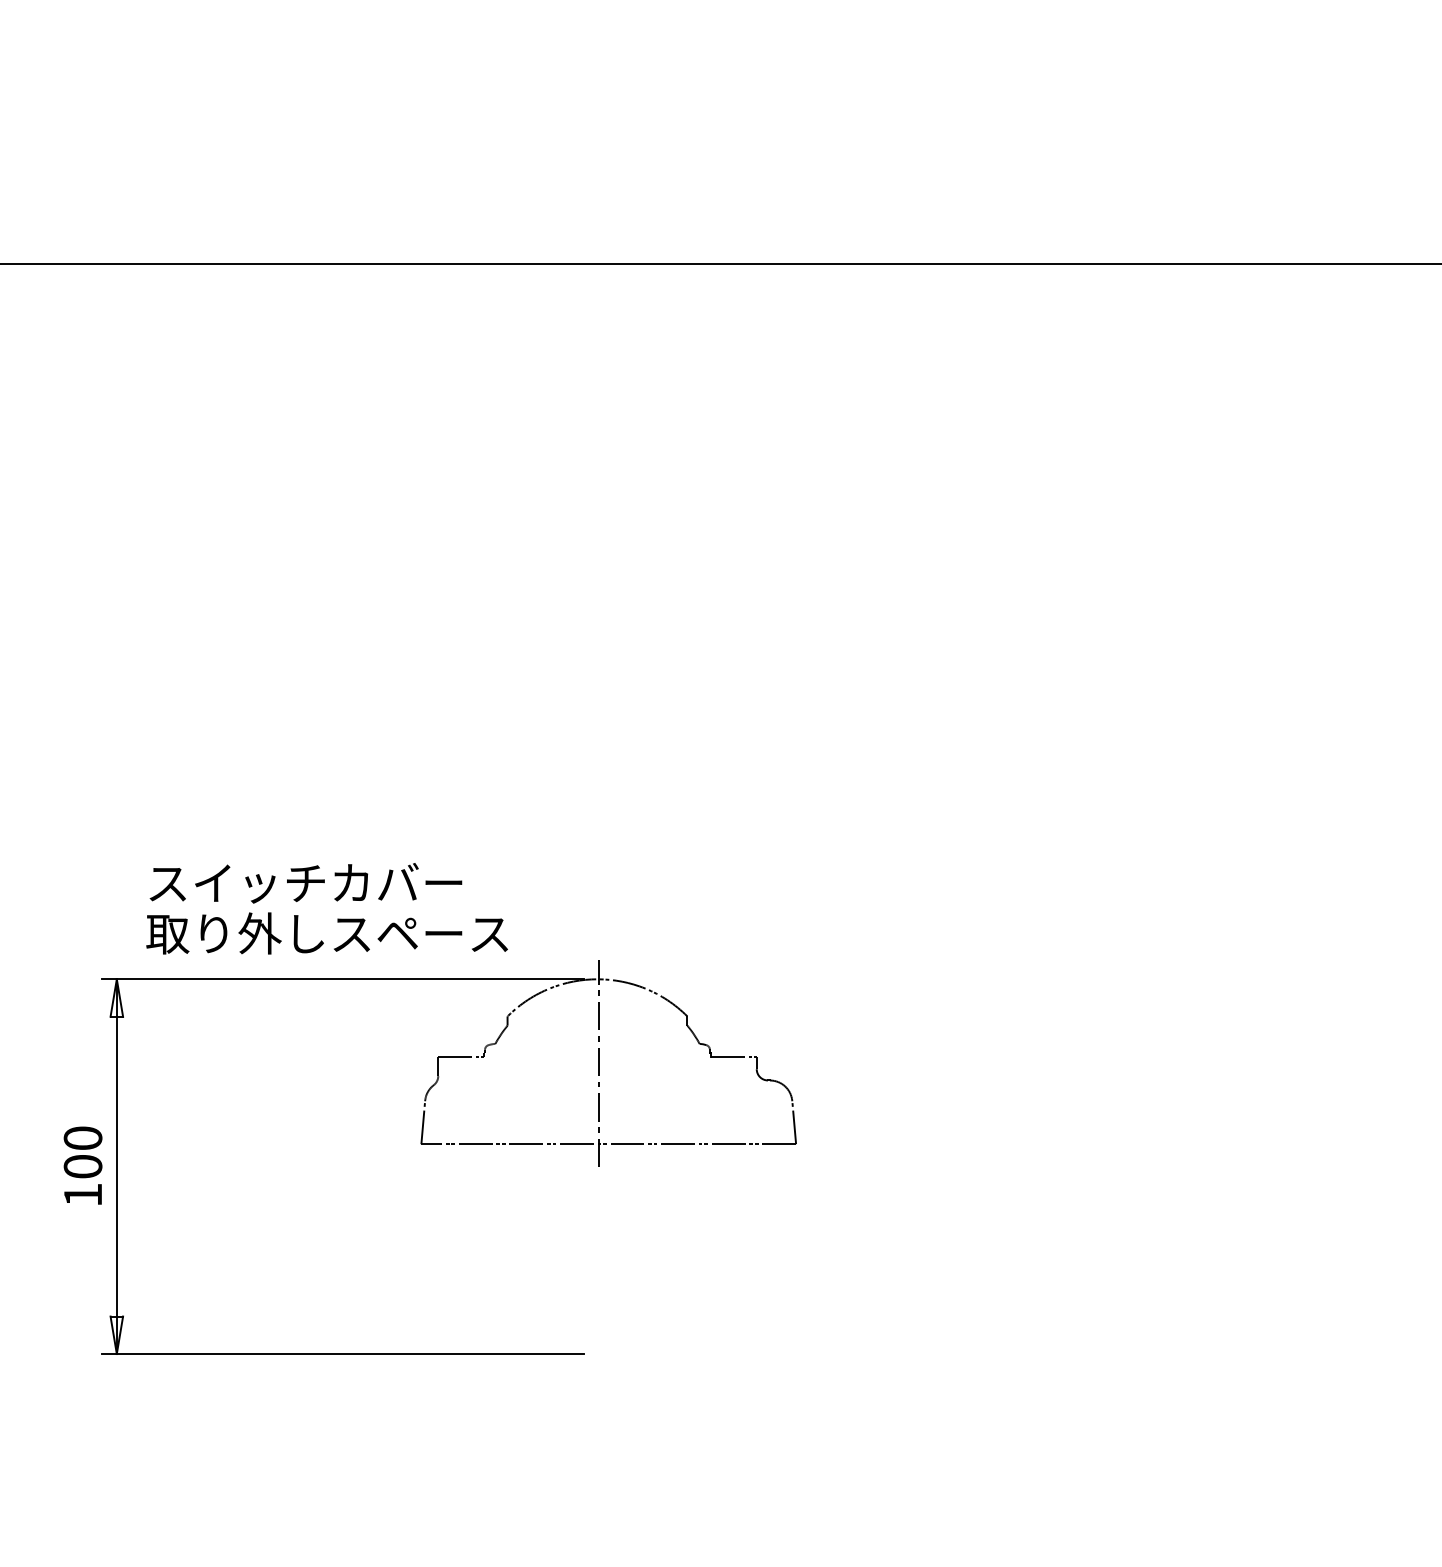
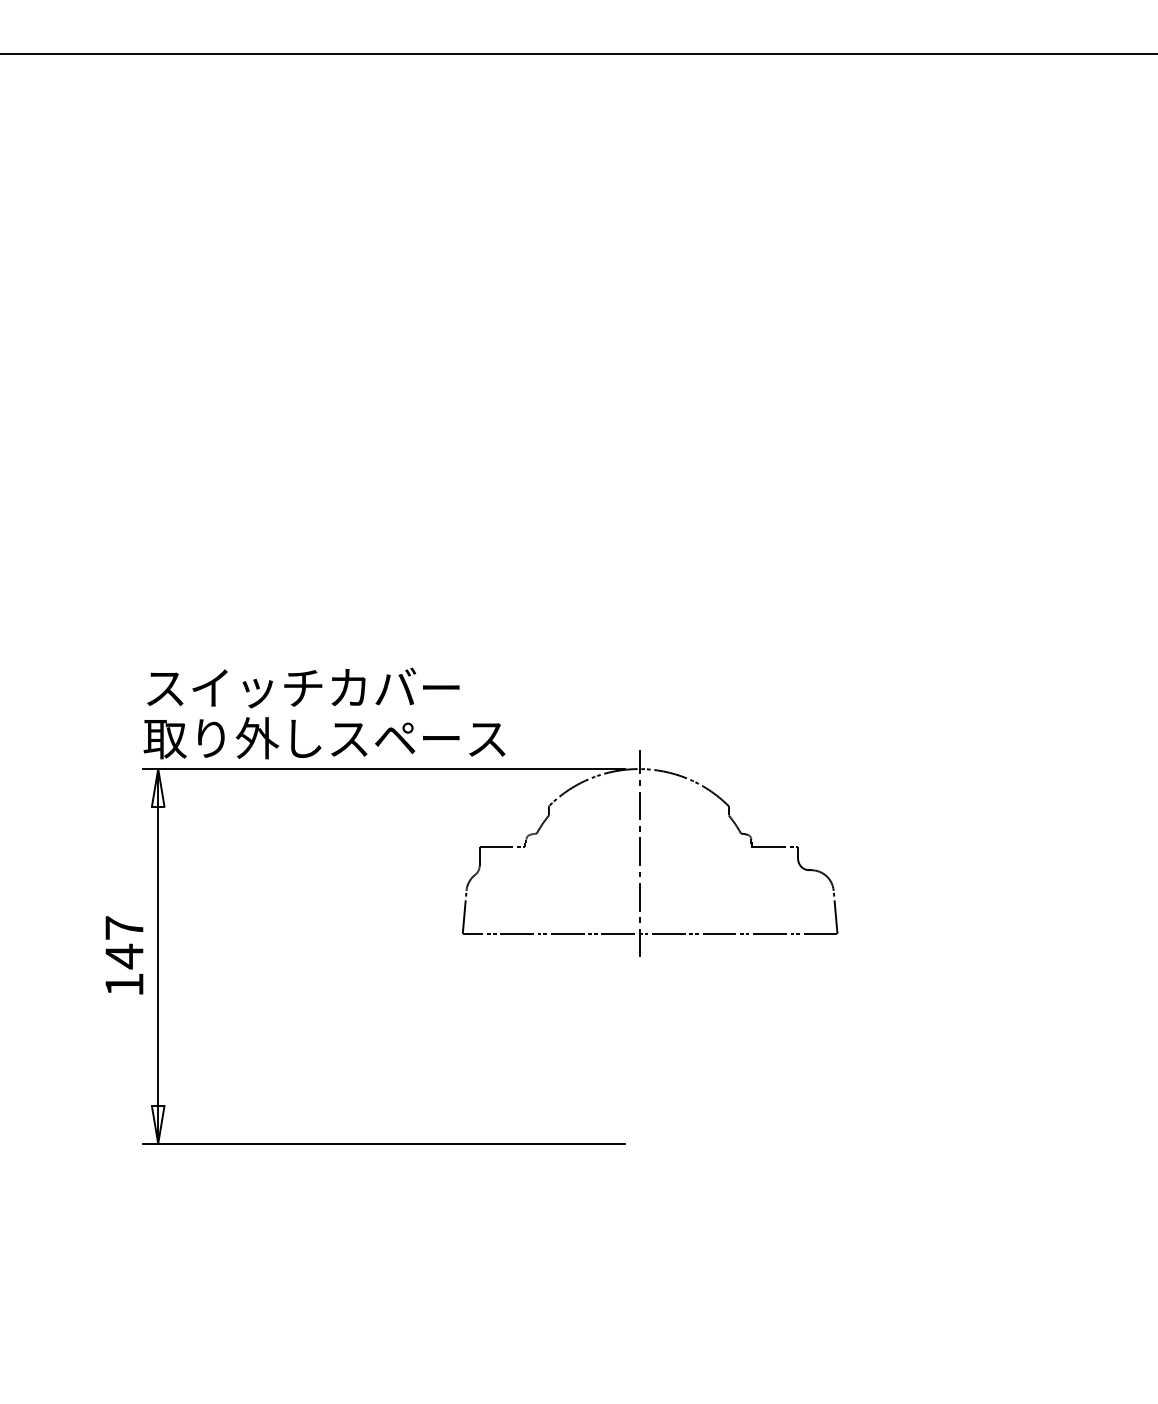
text: (326, 908) -> (323, 713), moved
text: (82, 1152) -> (123, 942), 100 -> 147

